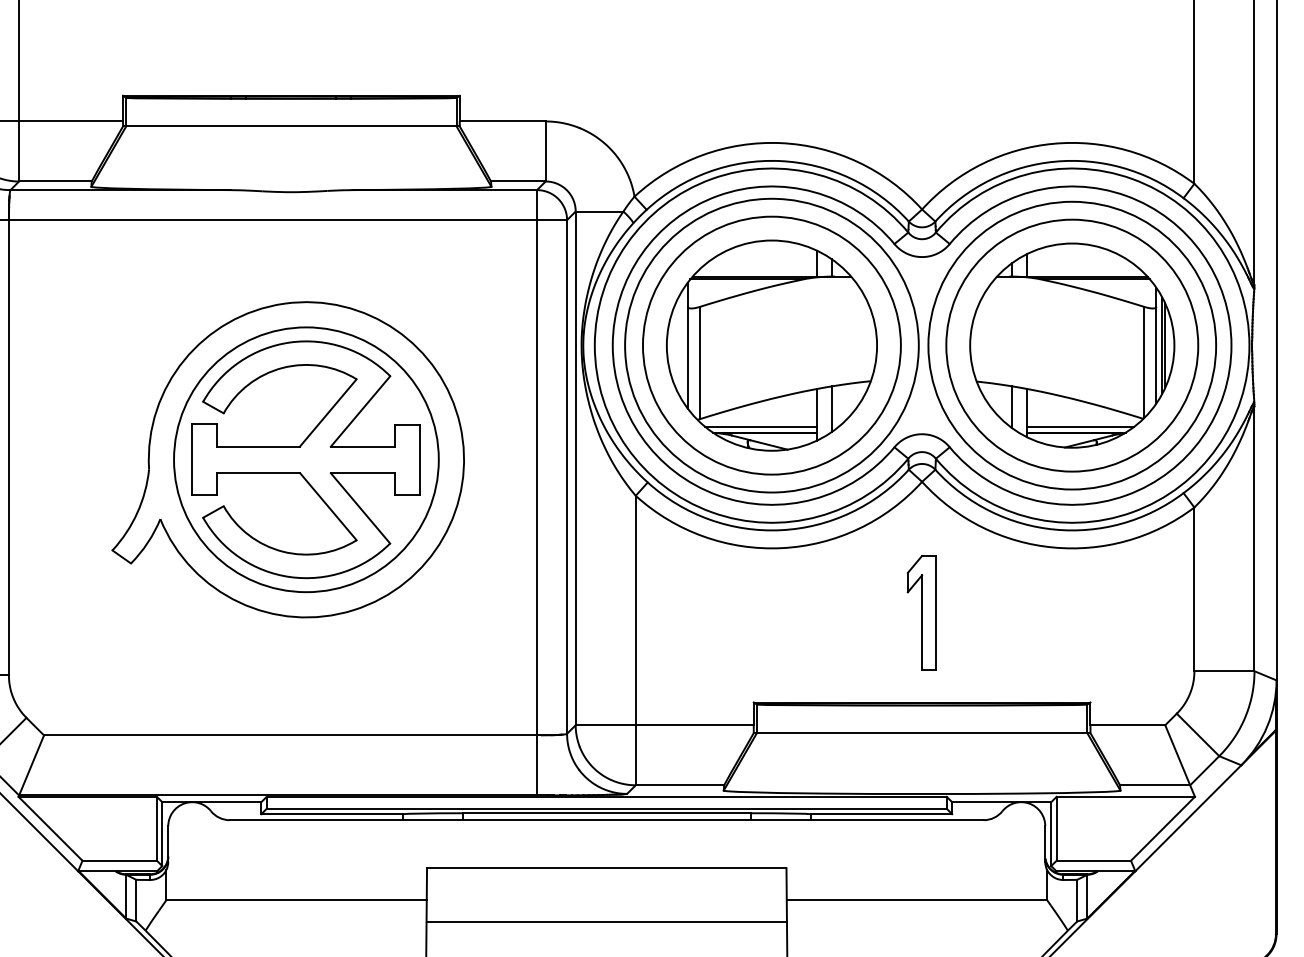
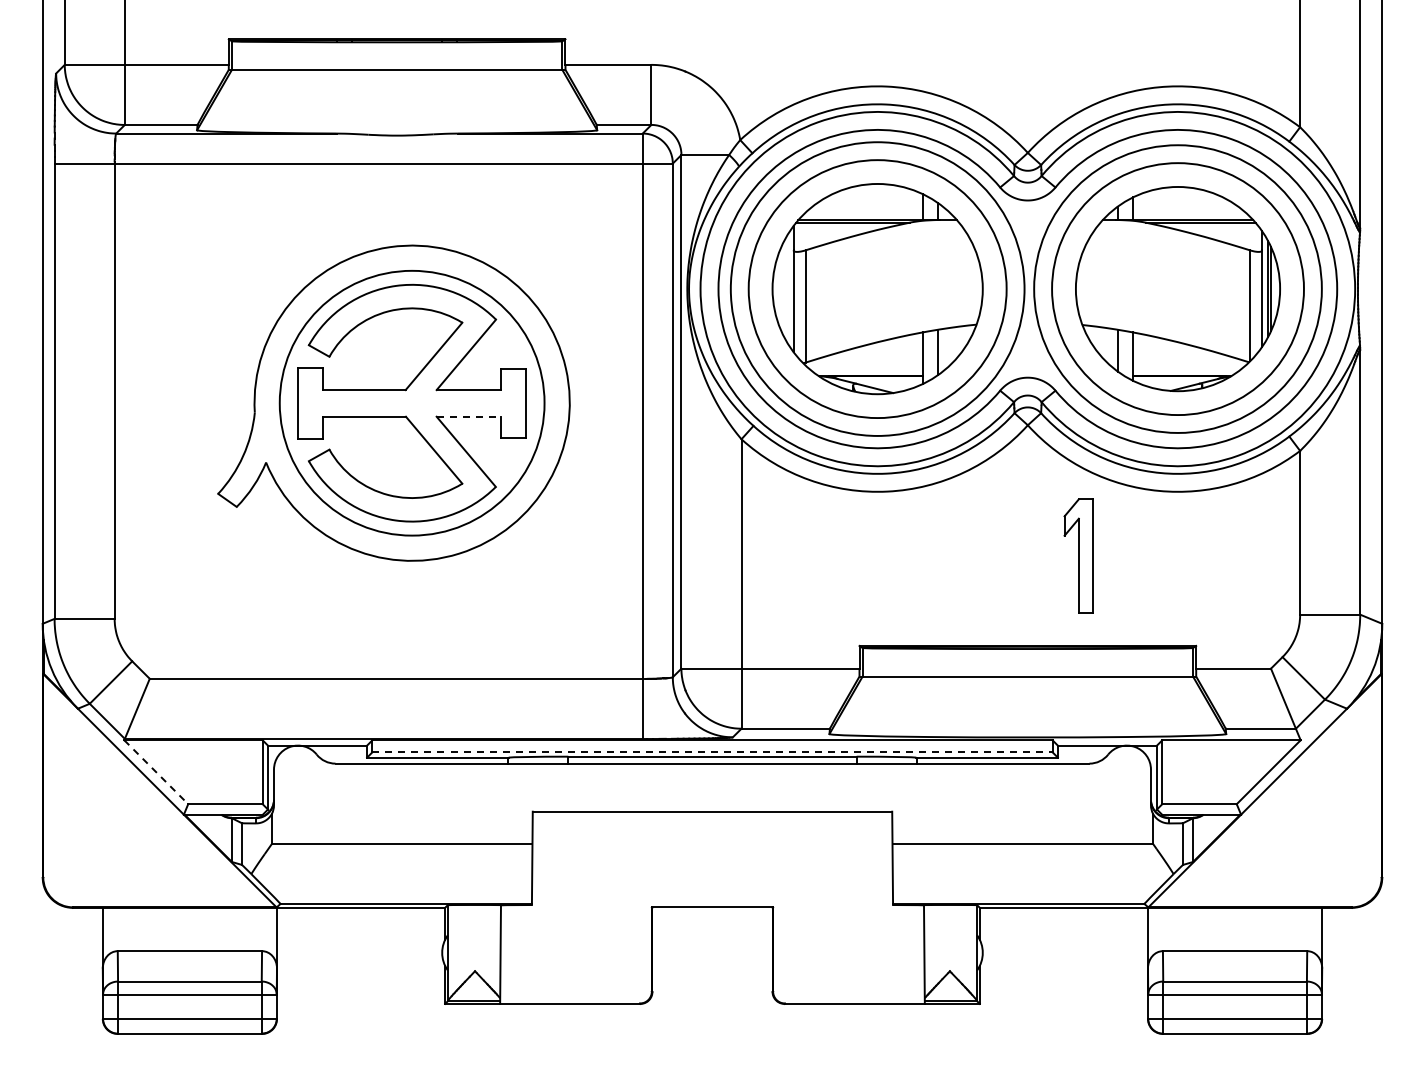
line: (760, 427) -> (866, 370), removed
line: (1080, 427) -> (1186, 370), removed
line: (362, 473) -> (468, 416), solid -> dashed
part: (921, 612) -> (1078, 555), moved
line: (606, 809) -> (712, 752), solid -> dashed
line: (50, 829) -> (156, 772), solid -> dashed
line: (606, 922) -> (712, 865), removed

